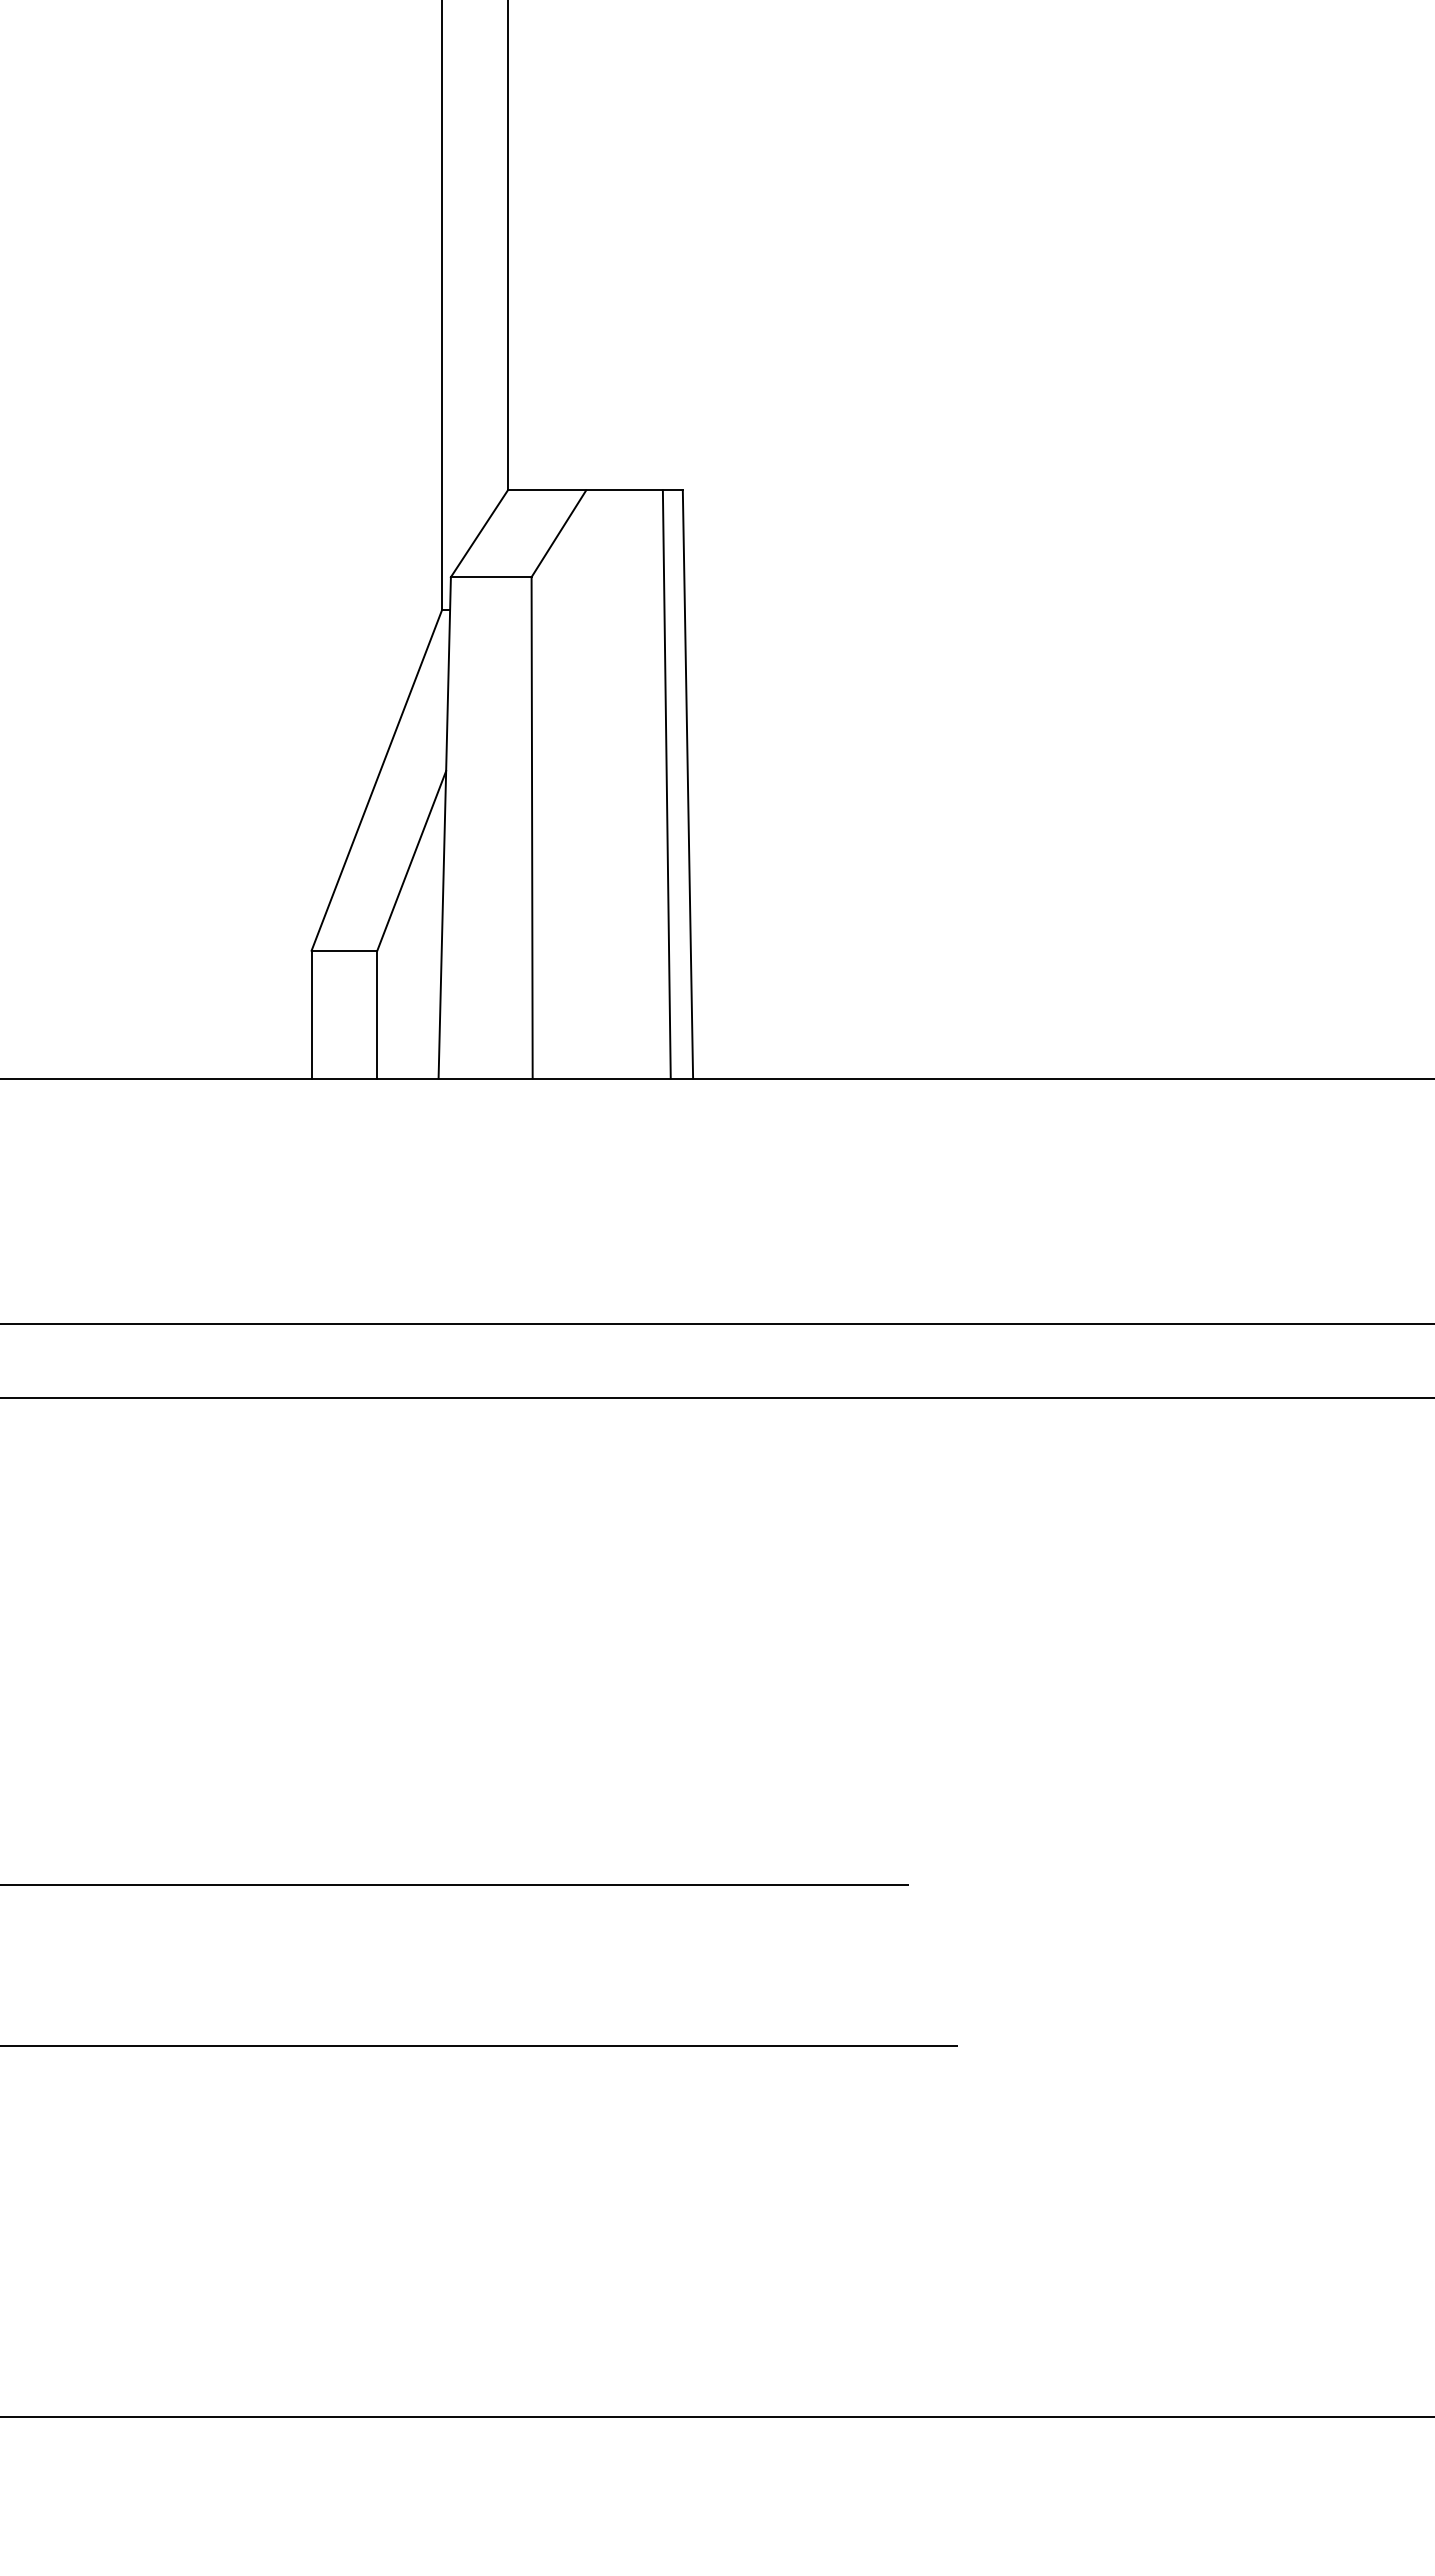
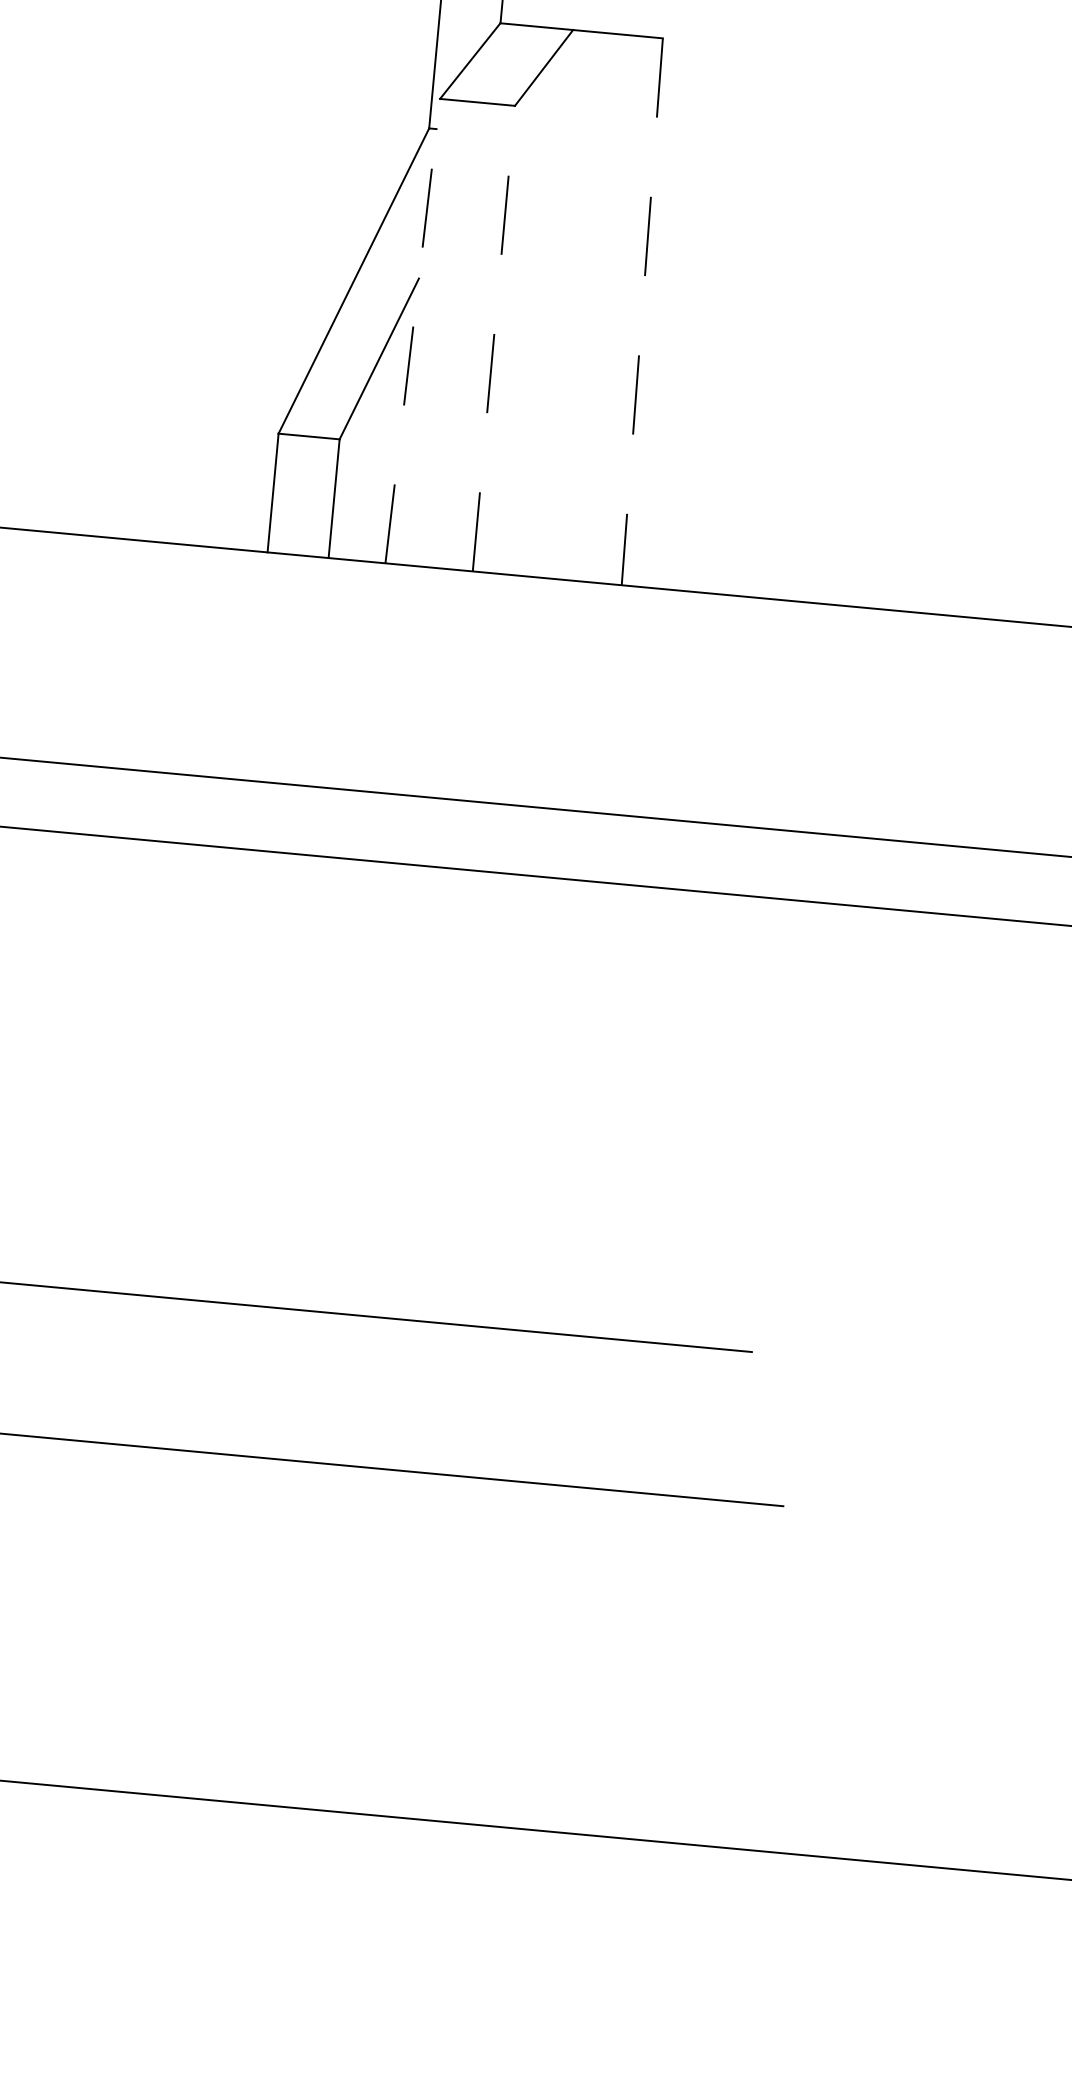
line: (666, 784) -> (622, 309), removed
line: (687, 784) -> (641, 311), solid -> dashed
line: (444, 827) -> (412, 330), solid -> dashed
line: (532, 827) -> (494, 338), solid -> dashed

